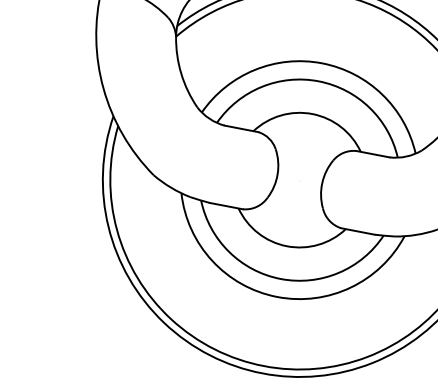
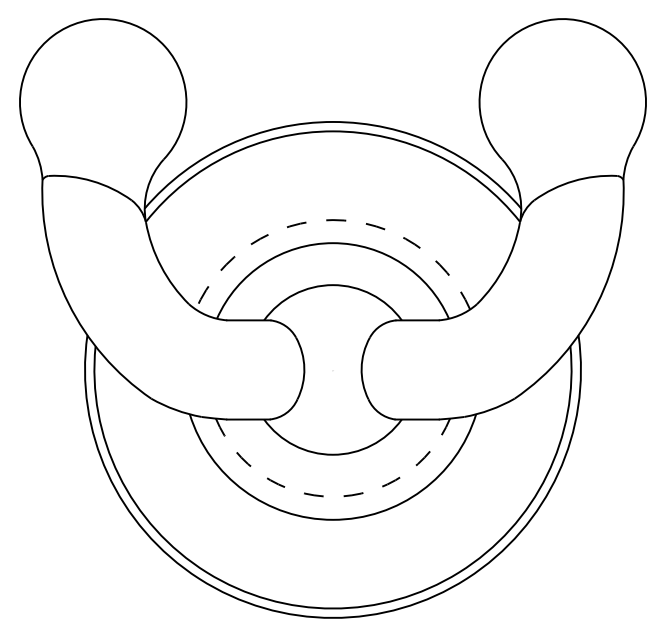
arc: (321, 63) -> (332, 220), solid -> dashed
arc: (280, 278) -> (332, 496), solid -> dashed

